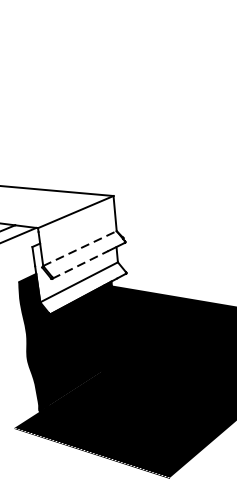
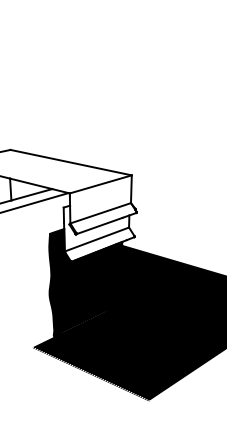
line: (79, 248) -> (100, 213), dashed -> solid
line: (80, 265) -> (99, 226), dashed -> solid

